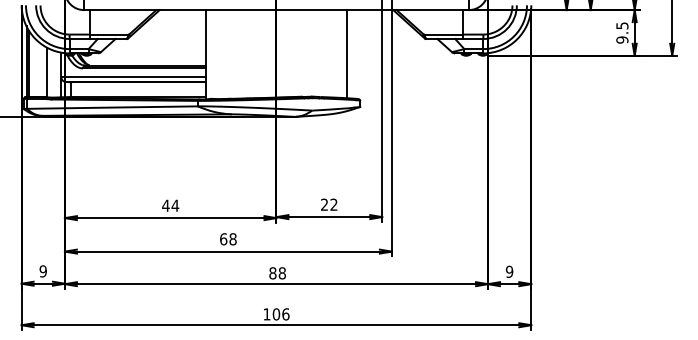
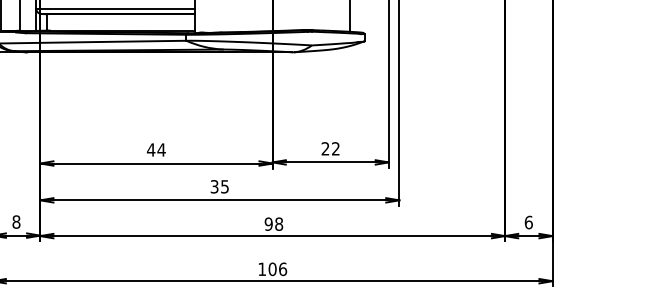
text: (228, 239) -> (219, 187), 68 -> 35
text: (42, 271) -> (15, 222), 9 -> 8
text: (509, 271) -> (528, 222), 9 -> 6
text: (272, 273) -> (268, 224), 88 -> 98

